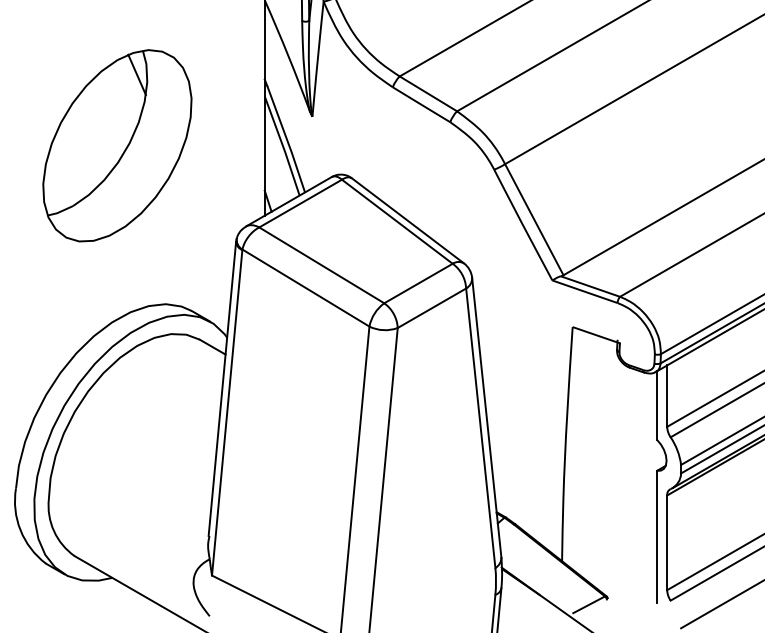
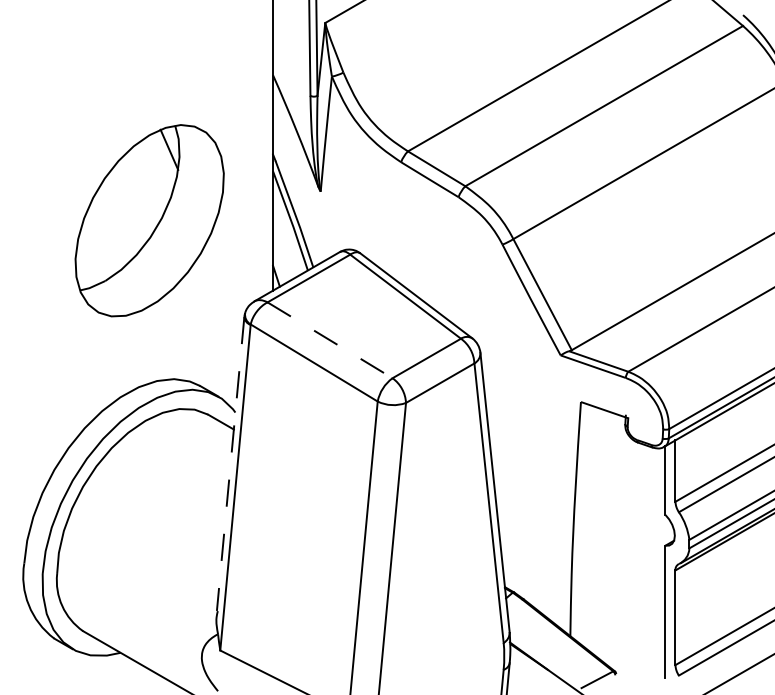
part: (117, 145) -> (149, 220), moved
line: (322, 265) -> (330, 340), solid -> dashed
line: (222, 388) -> (230, 463), solid -> dashed

